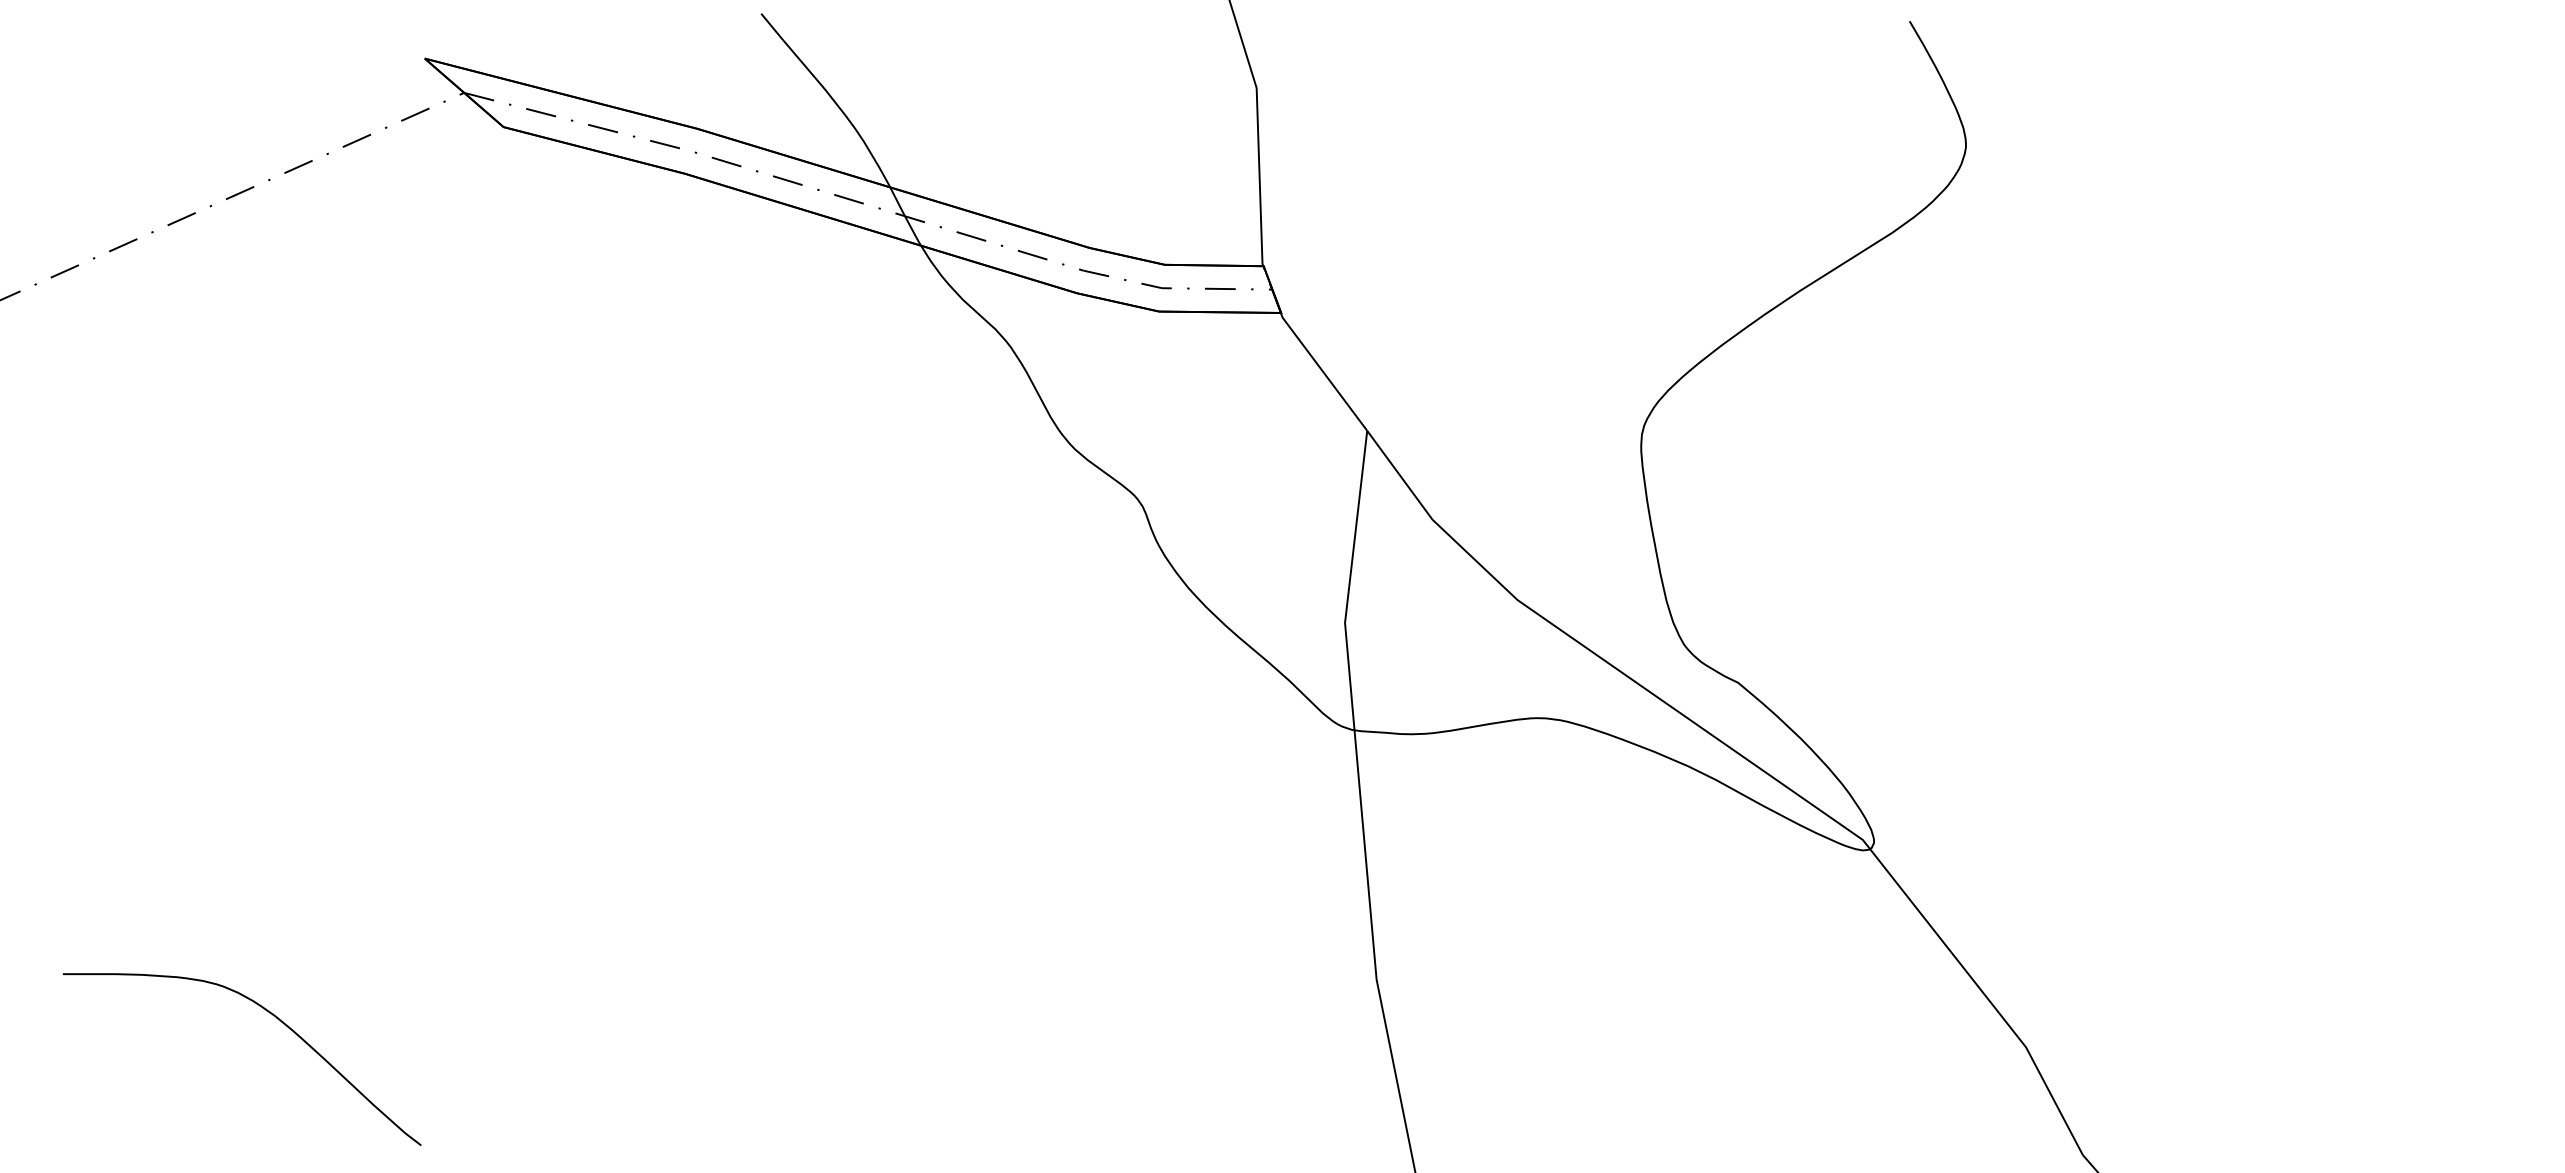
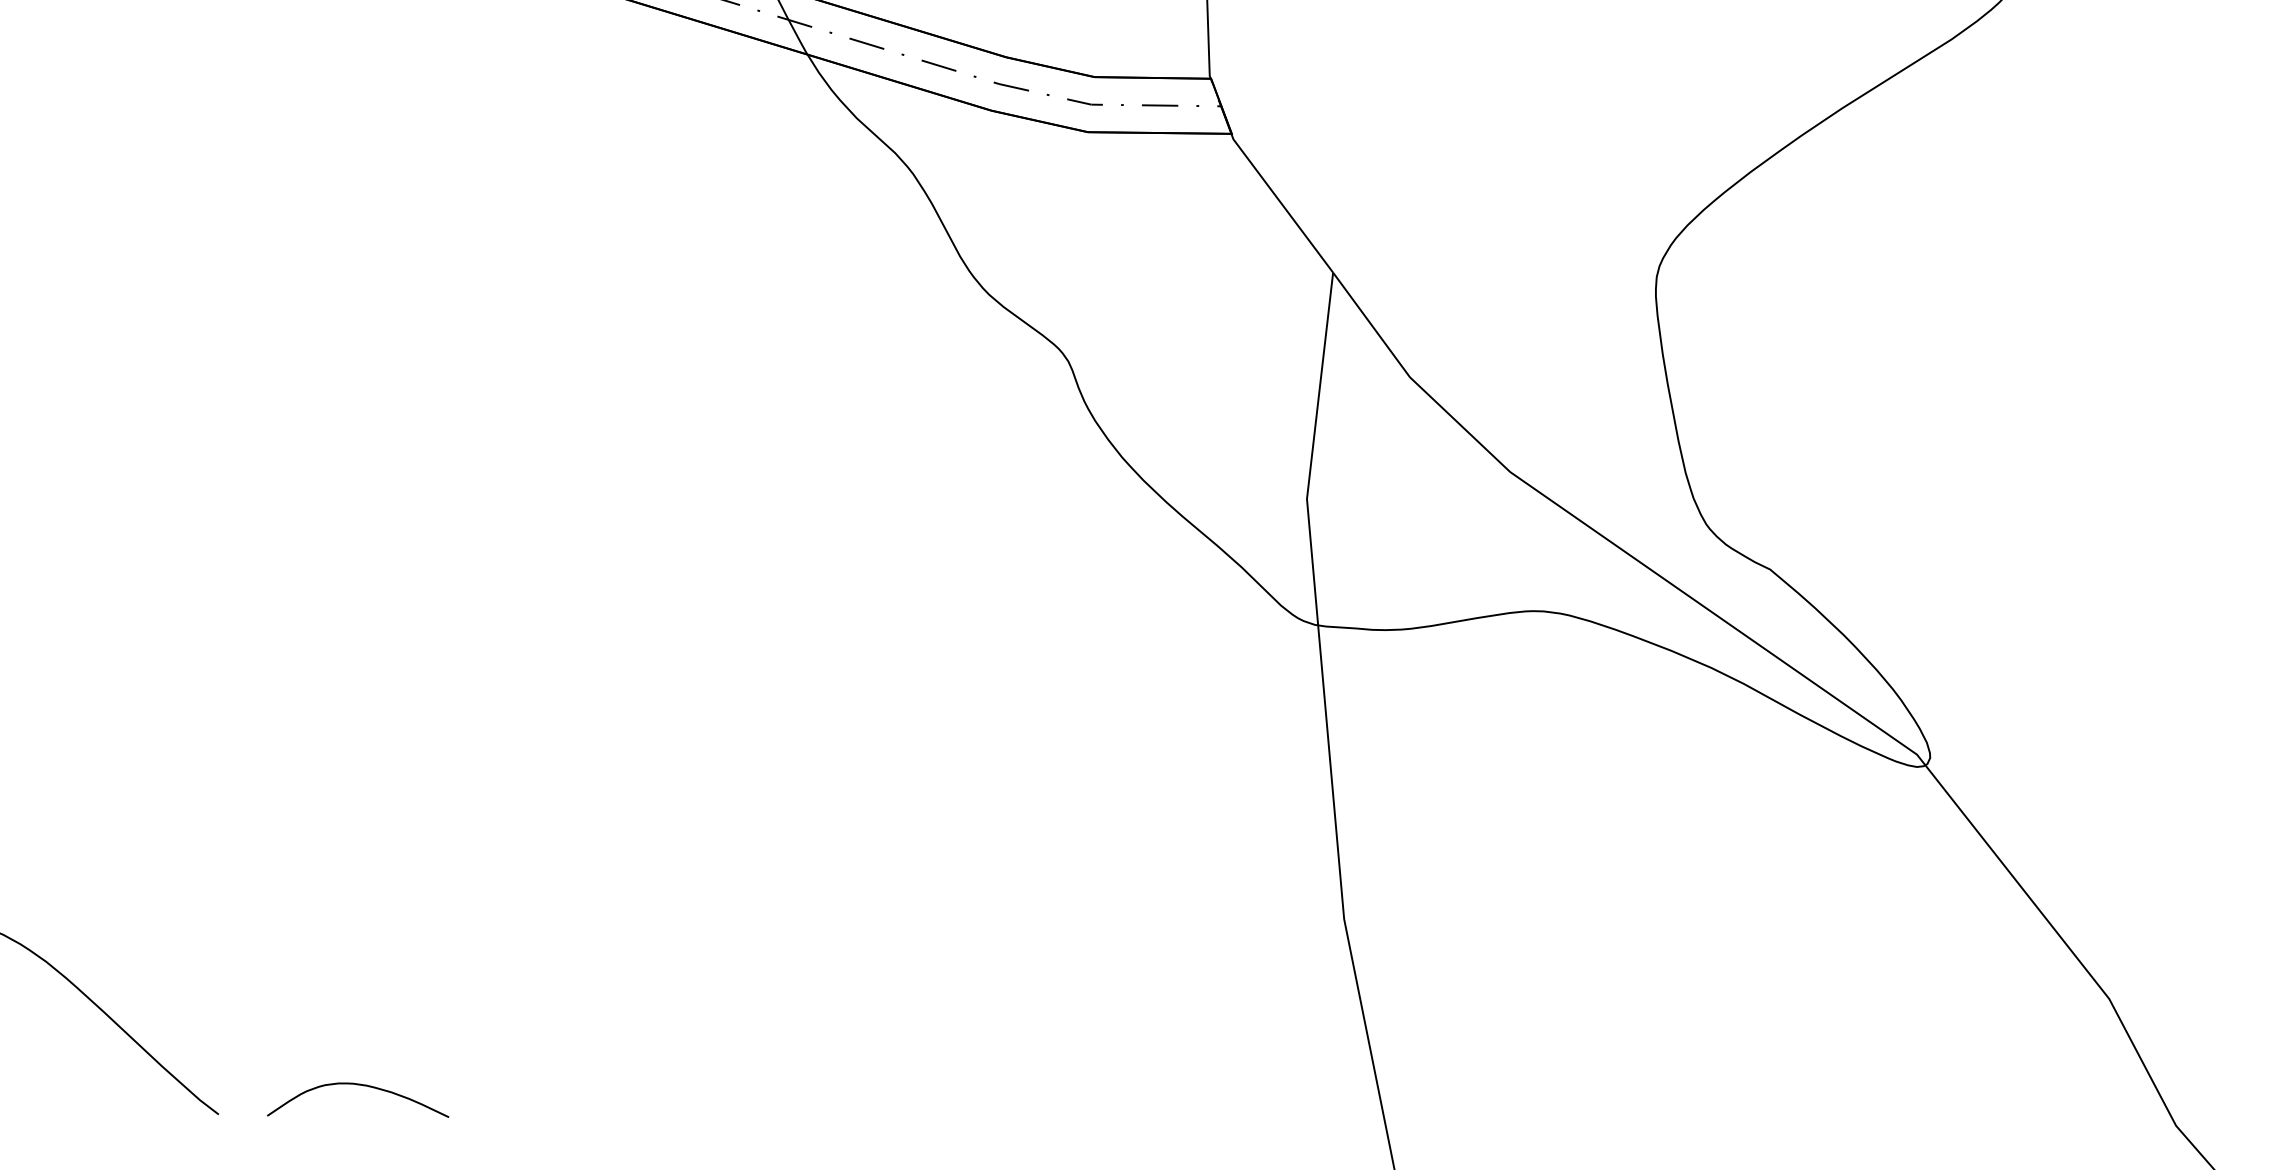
curve: (541, 1121) -> (360, 1086), added

